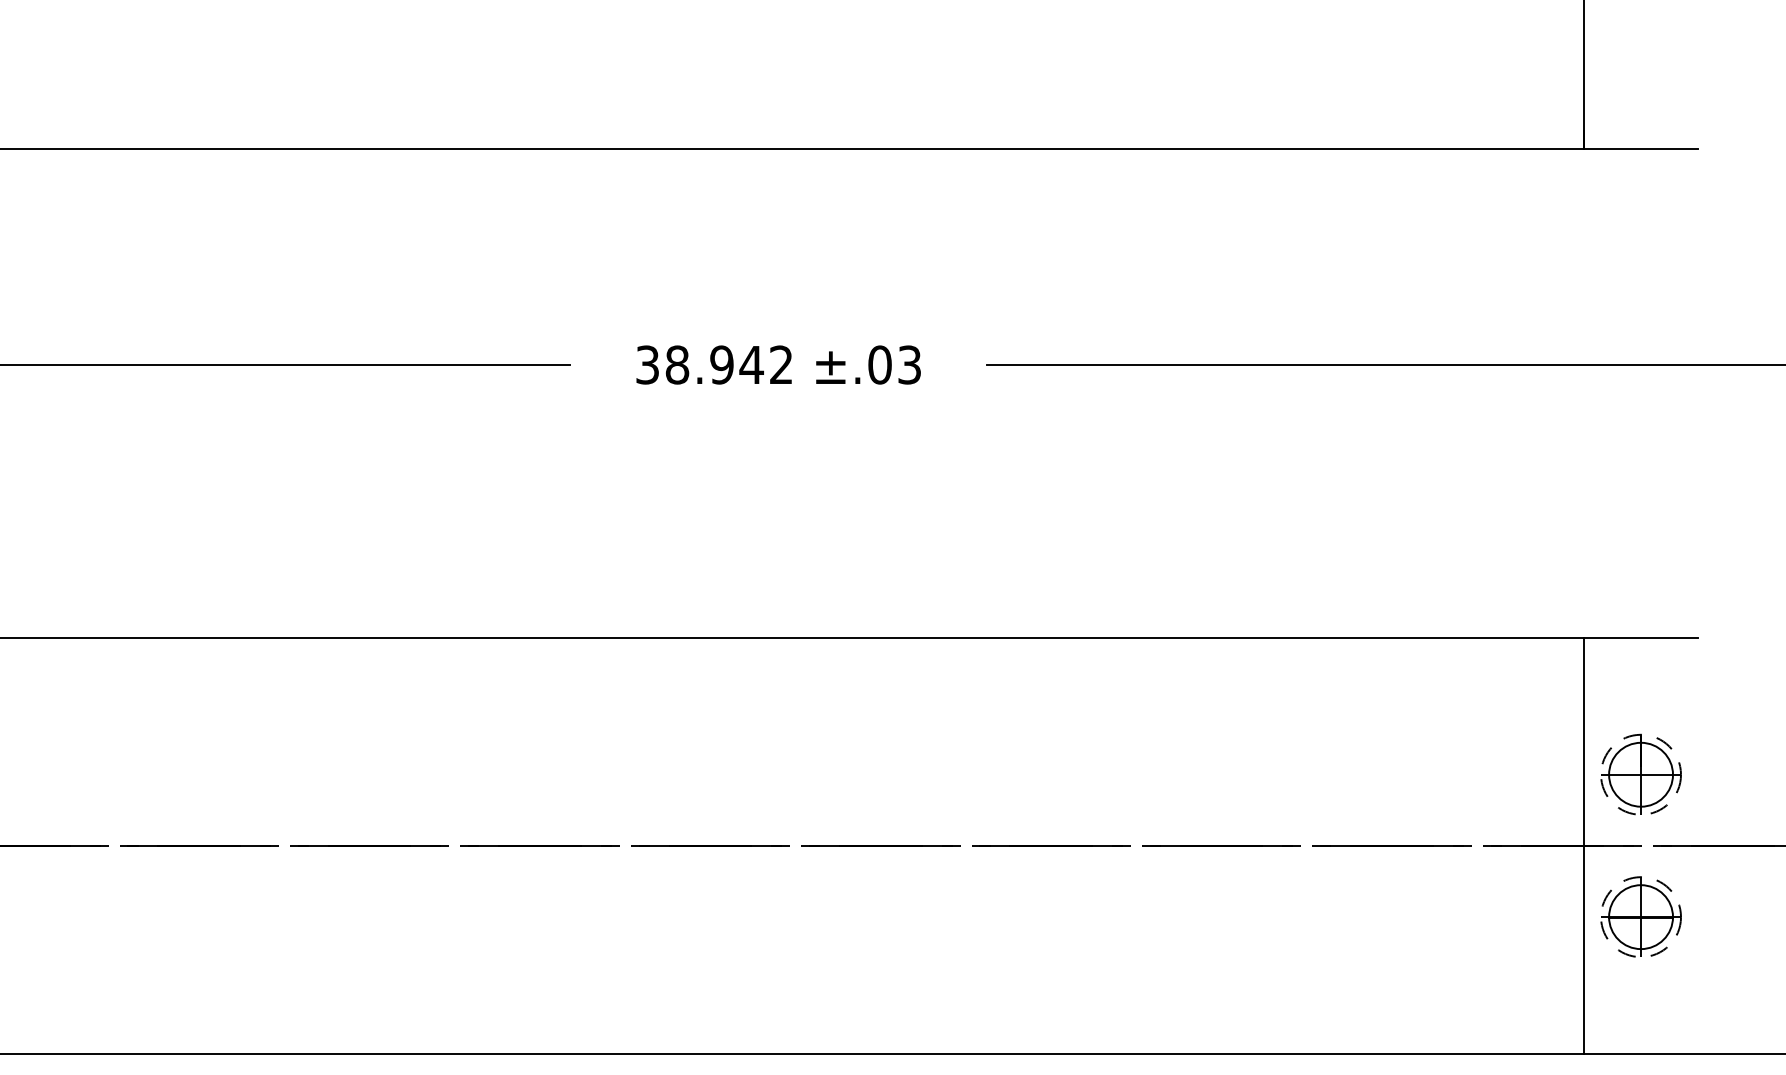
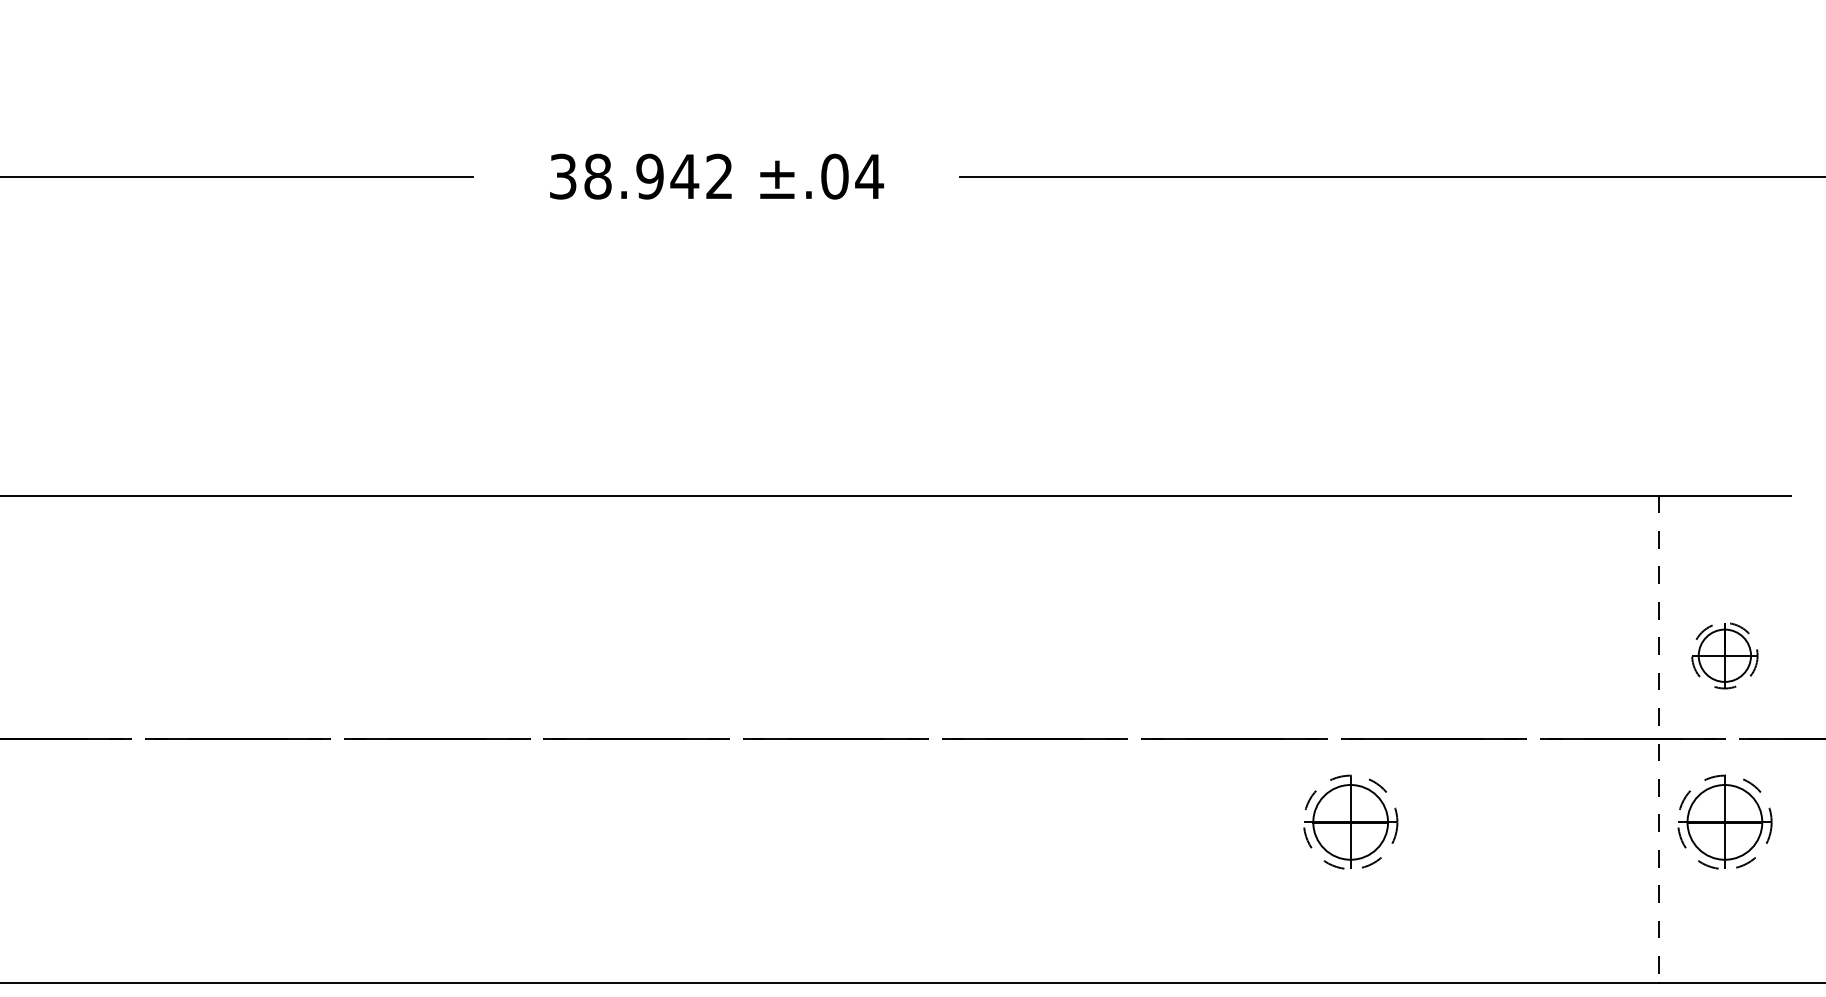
text: (909, 364) -> (869, 176), ±.03 -> ±.04
part: (1640, 774) -> (1724, 655), size x0.7
line: (1584, 846) -> (1658, 739), solid -> dashed
part: (1320, 916) -> (1350, 821), added

